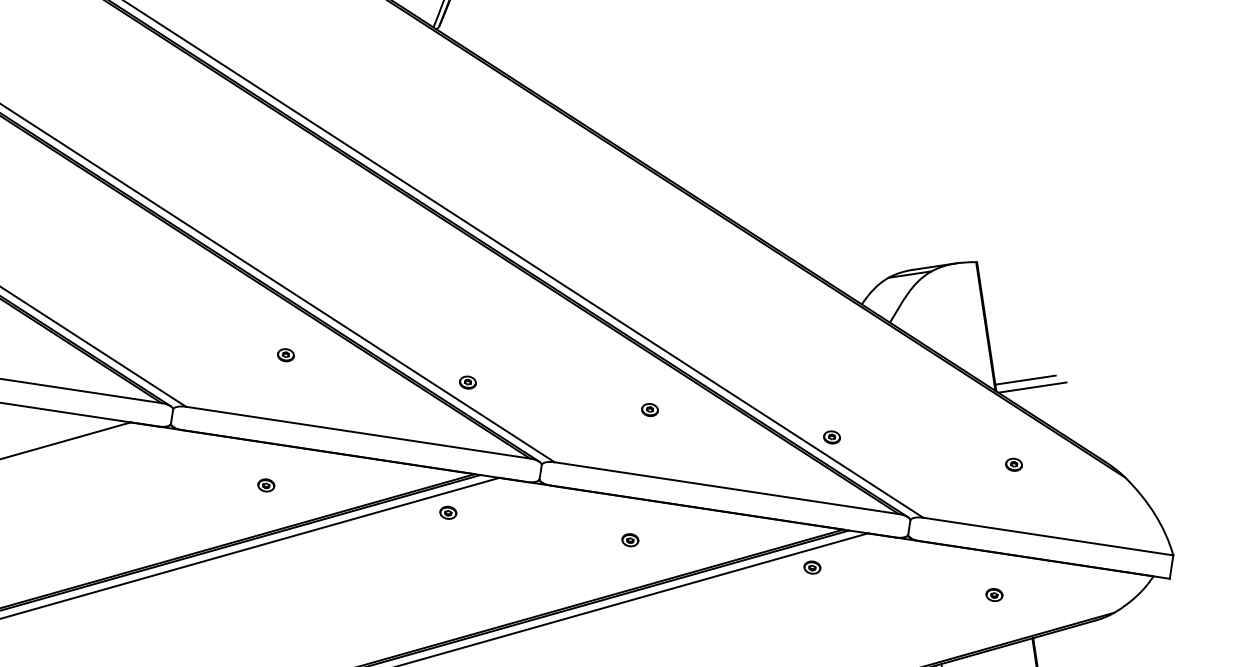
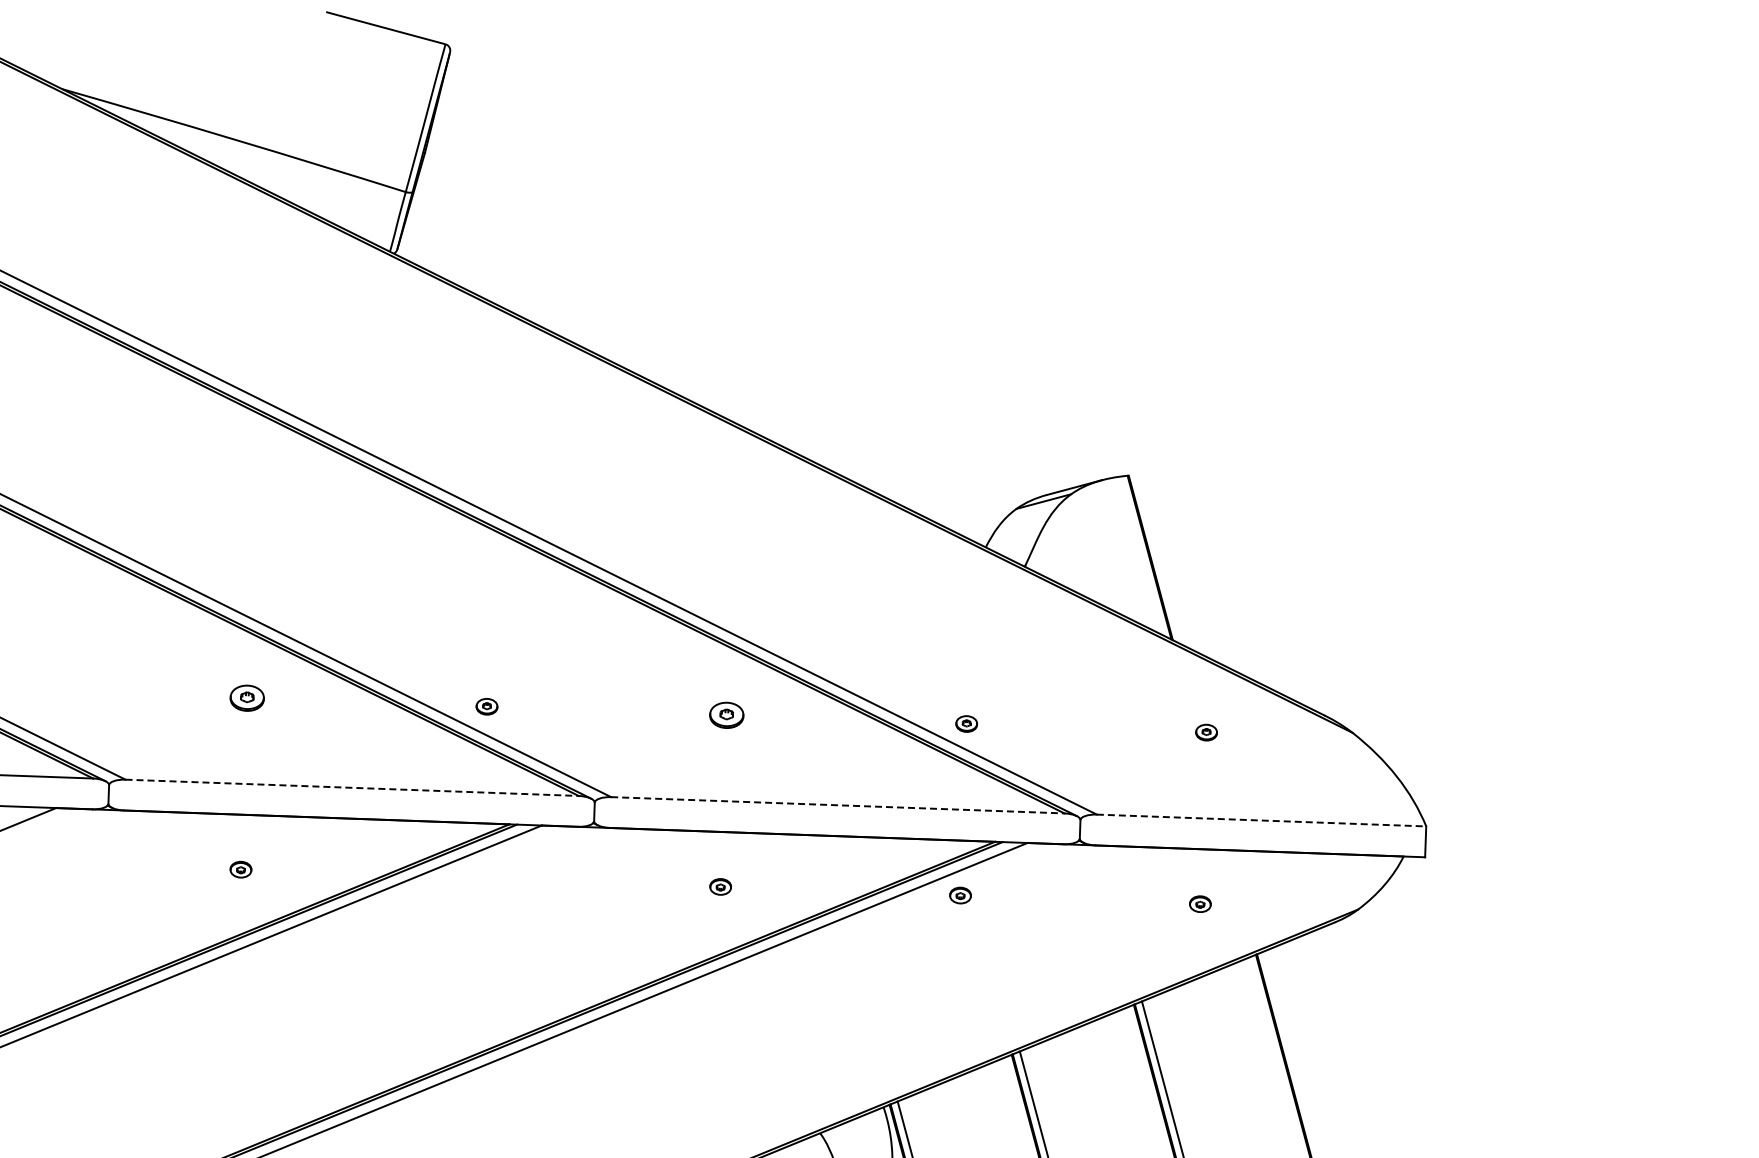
part: (285, 354) -> (246, 697), size x1.6
line: (1025, 379) -> (1208, 620), removed
line: (1032, 387) -> (1218, 629), removed
part: (649, 410) -> (726, 715), size x1.6
line: (358, 432) -> (352, 787), solid -> dashed
line: (726, 488) -> (837, 805), solid -> dashed
part: (448, 512) -> (480, 878), removed
line: (1048, 536) -> (1261, 820), solid -> dashed

